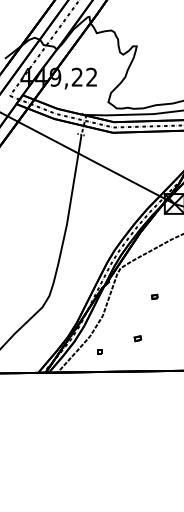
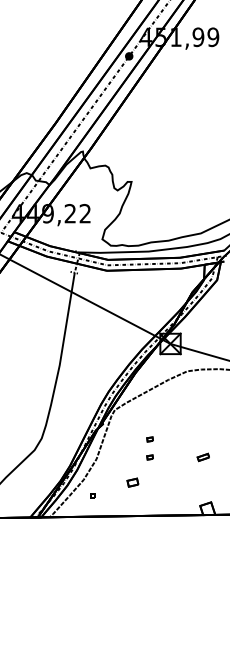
part: (154, 314) -> (149, 457), added
part: (137, 337) -> (132, 481), size x1.6

